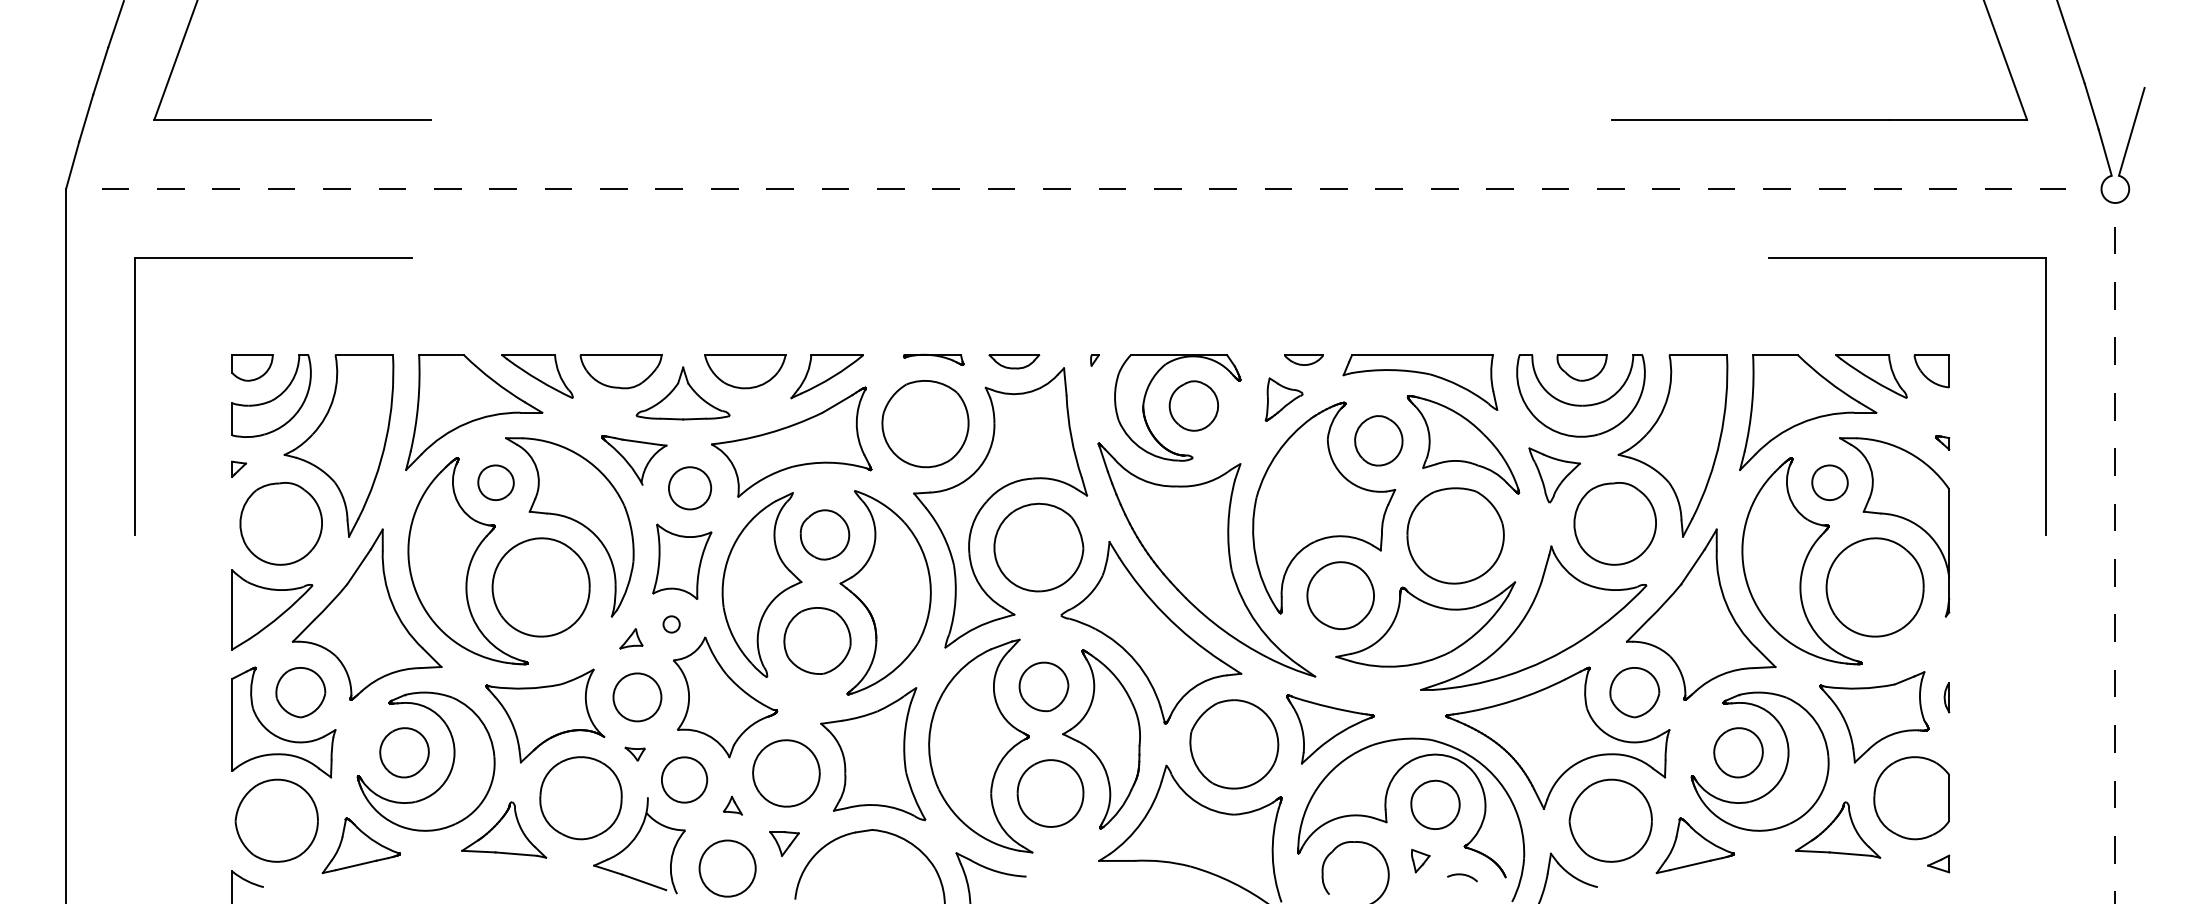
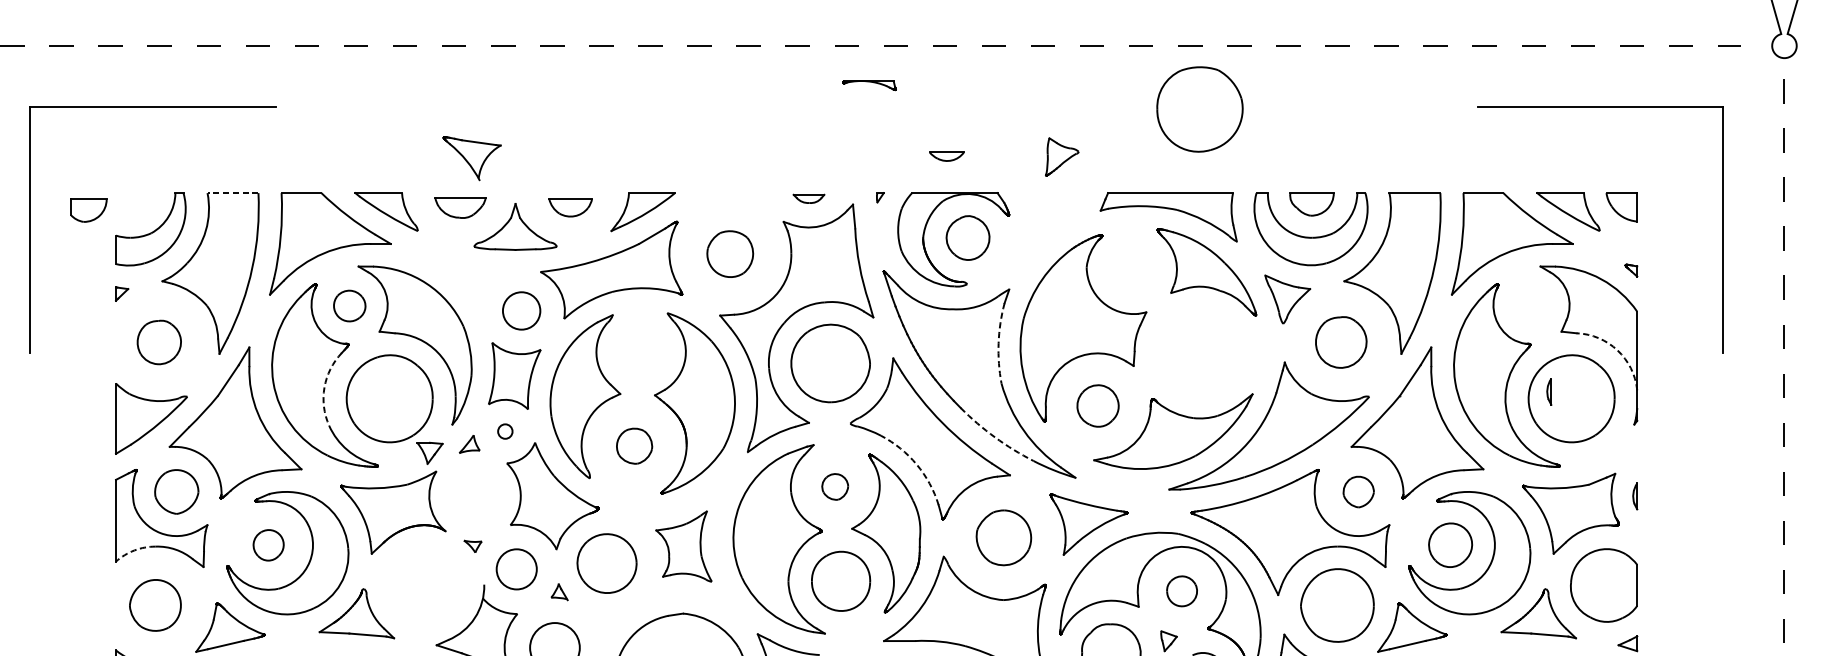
line: (364, 355) -> (233, 193), solid -> dashed
part: (933, 359) -> (869, 85), moved
part: (1303, 359) -> (946, 156), moved
part: (1014, 361) -> (809, 198), size x0.7
part: (252, 367) -> (88, 210), moved
part: (620, 371) -> (460, 207), size x0.7
part: (745, 371) -> (570, 207), size x0.6
part: (1283, 399) -> (1061, 156), moved
part: (925, 424) -> (730, 254), size x0.6
part: (1378, 440) -> (1131, 268), removed
part: (634, 460) -> (472, 158), moved
part: (1829, 482) -> (1531, 305), removed
part: (280, 523) -> (158, 342), size x0.6
part: (1614, 523) -> (1340, 342), size x0.7
arc: (1228, 524) -> (998, 343), solid -> dashed
arc: (1926, 532) -> (1617, 350), solid -> dashed
part: (824, 534) -> (640, 351), removed
part: (1455, 535) -> (1199, 109), moved
arc: (467, 574) -> (324, 387), solid -> dashed
part: (1849, 579) -> (1548, 391), added
part: (1340, 595) -> (1097, 405), size x0.7
arc: (1224, 631) -> (995, 437), solid -> dashed
part: (817, 640) -> (634, 445), size x0.6
arc: (1136, 661) -> (917, 464), solid -> dashed
part: (1043, 686) -> (834, 486), size x0.6
part: (1634, 692) -> (1358, 491), size x0.7
circle: (637, 697) -> (475, 496), removed
part: (1234, 744) -> (1004, 537), size x0.7
part: (404, 752) -> (268, 545), size x0.7
part: (873, 754) -> (684, 546), size x0.6
arc: (253, 758) -> (134, 550), solid -> dashed
part: (580, 798) -> (424, 585), removed
part: (1435, 804) -> (1182, 591), size x0.7
part: (276, 820) -> (155, 605), size x0.7
part: (784, 843) -> (429, 452), moved

